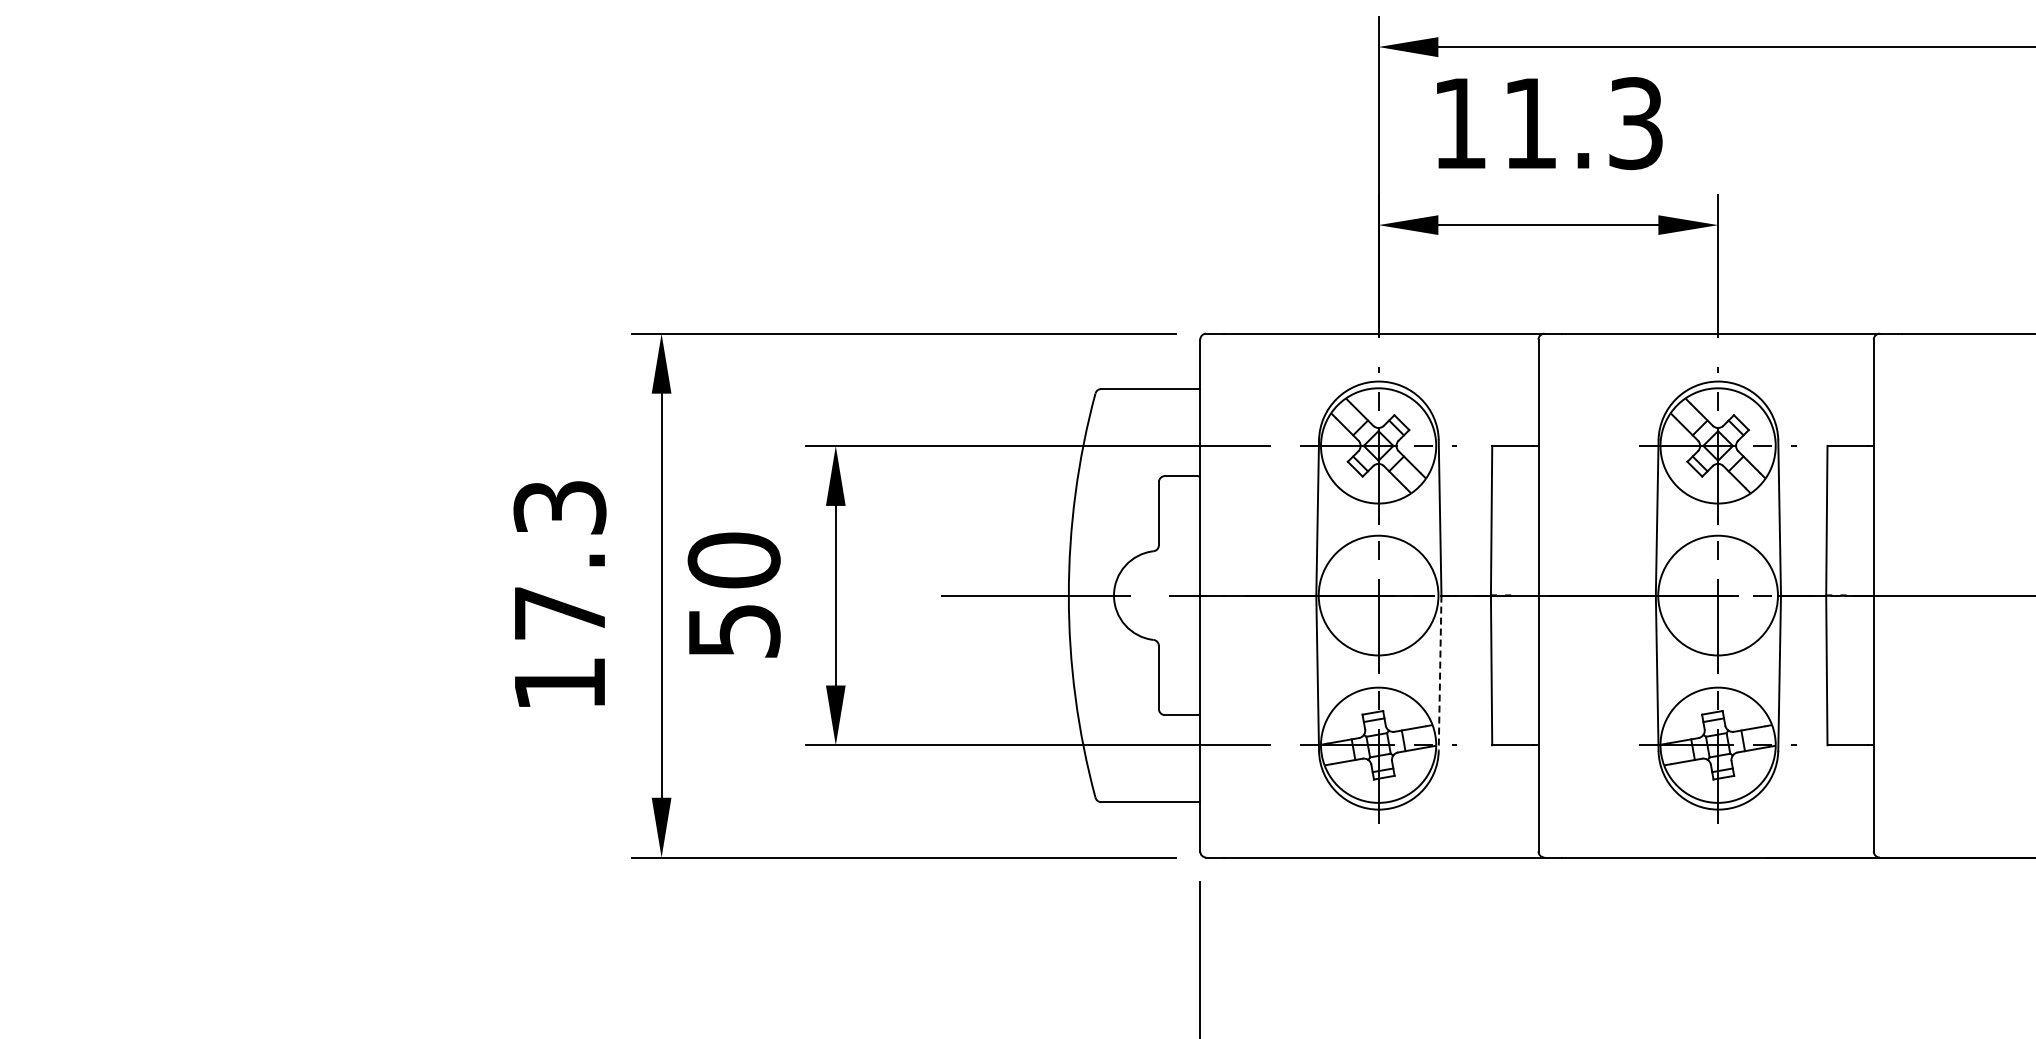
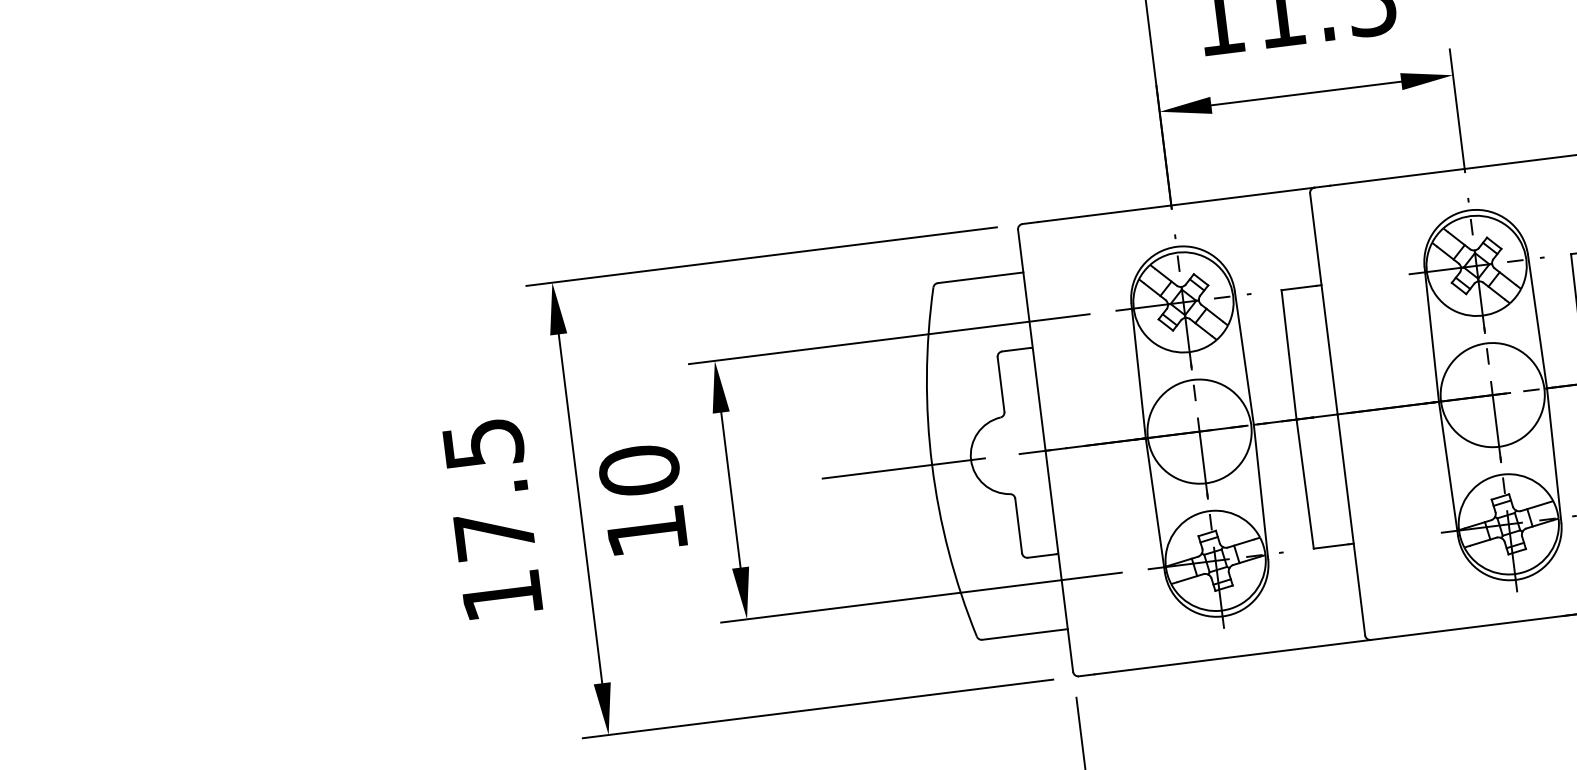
text: (559, 507) -> (482, 443), 17.3 -> 17.5
text: (734, 631) -> (647, 531), 50 -> 10
line: (1440, 673) -> (1261, 492), dashed -> solid

